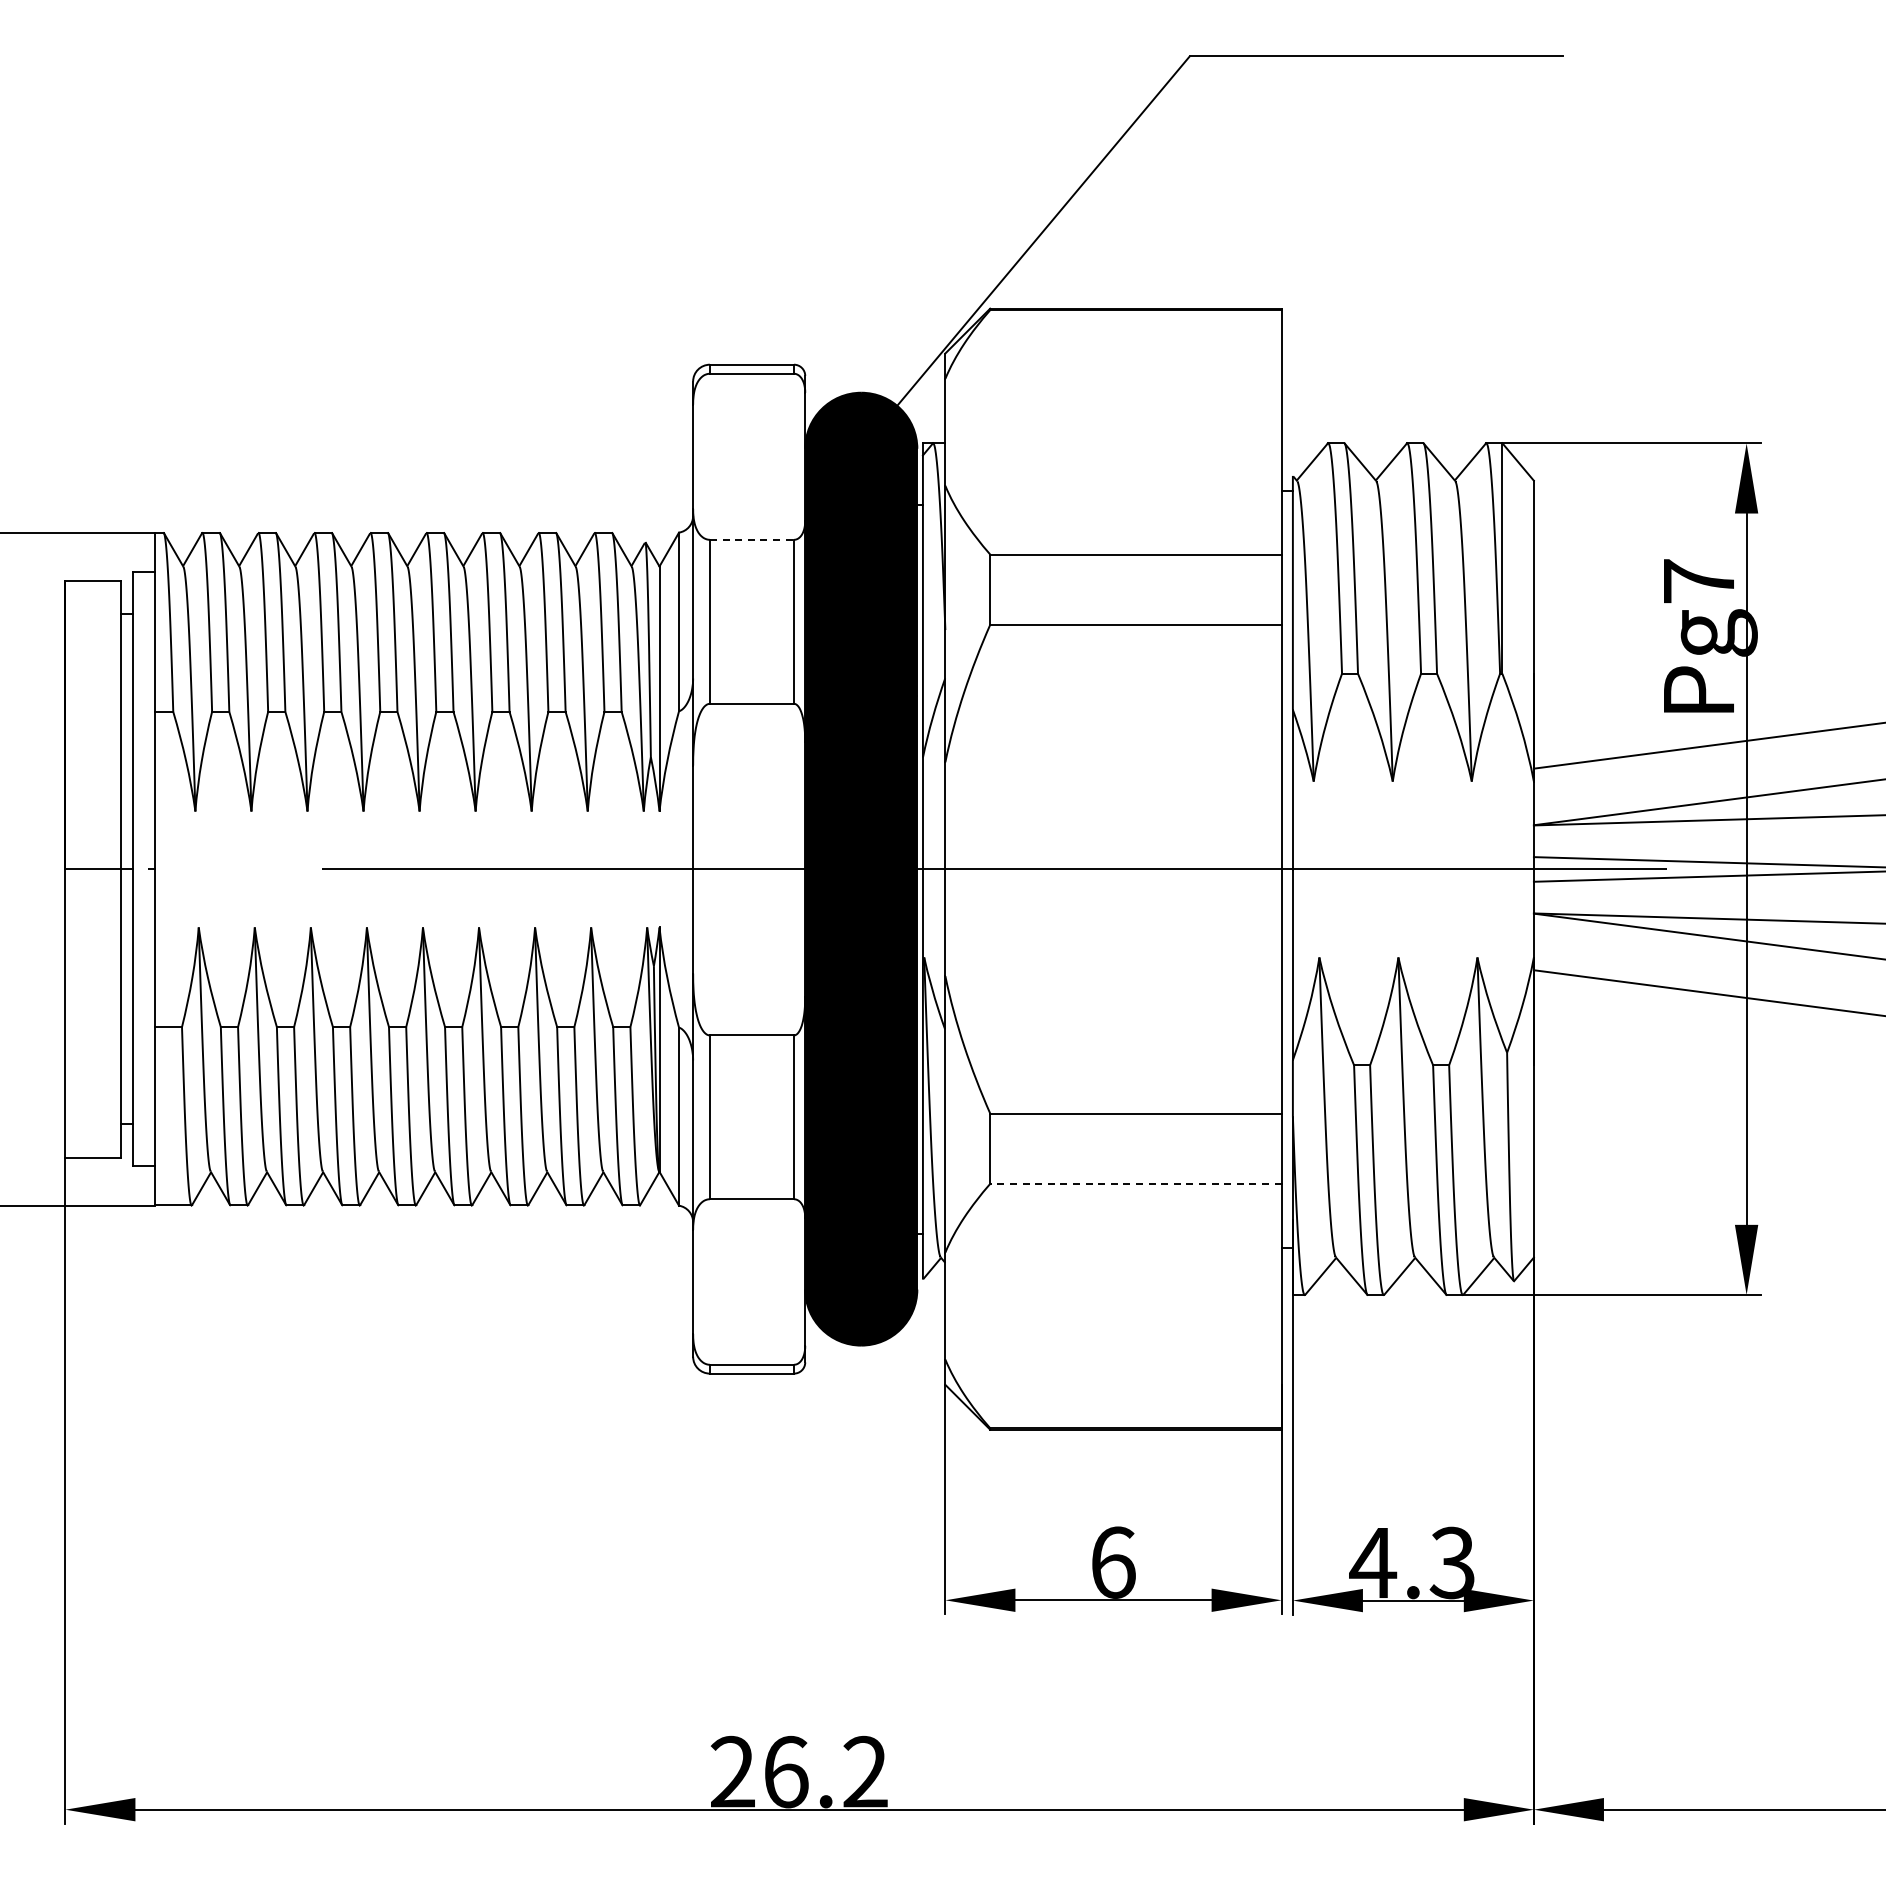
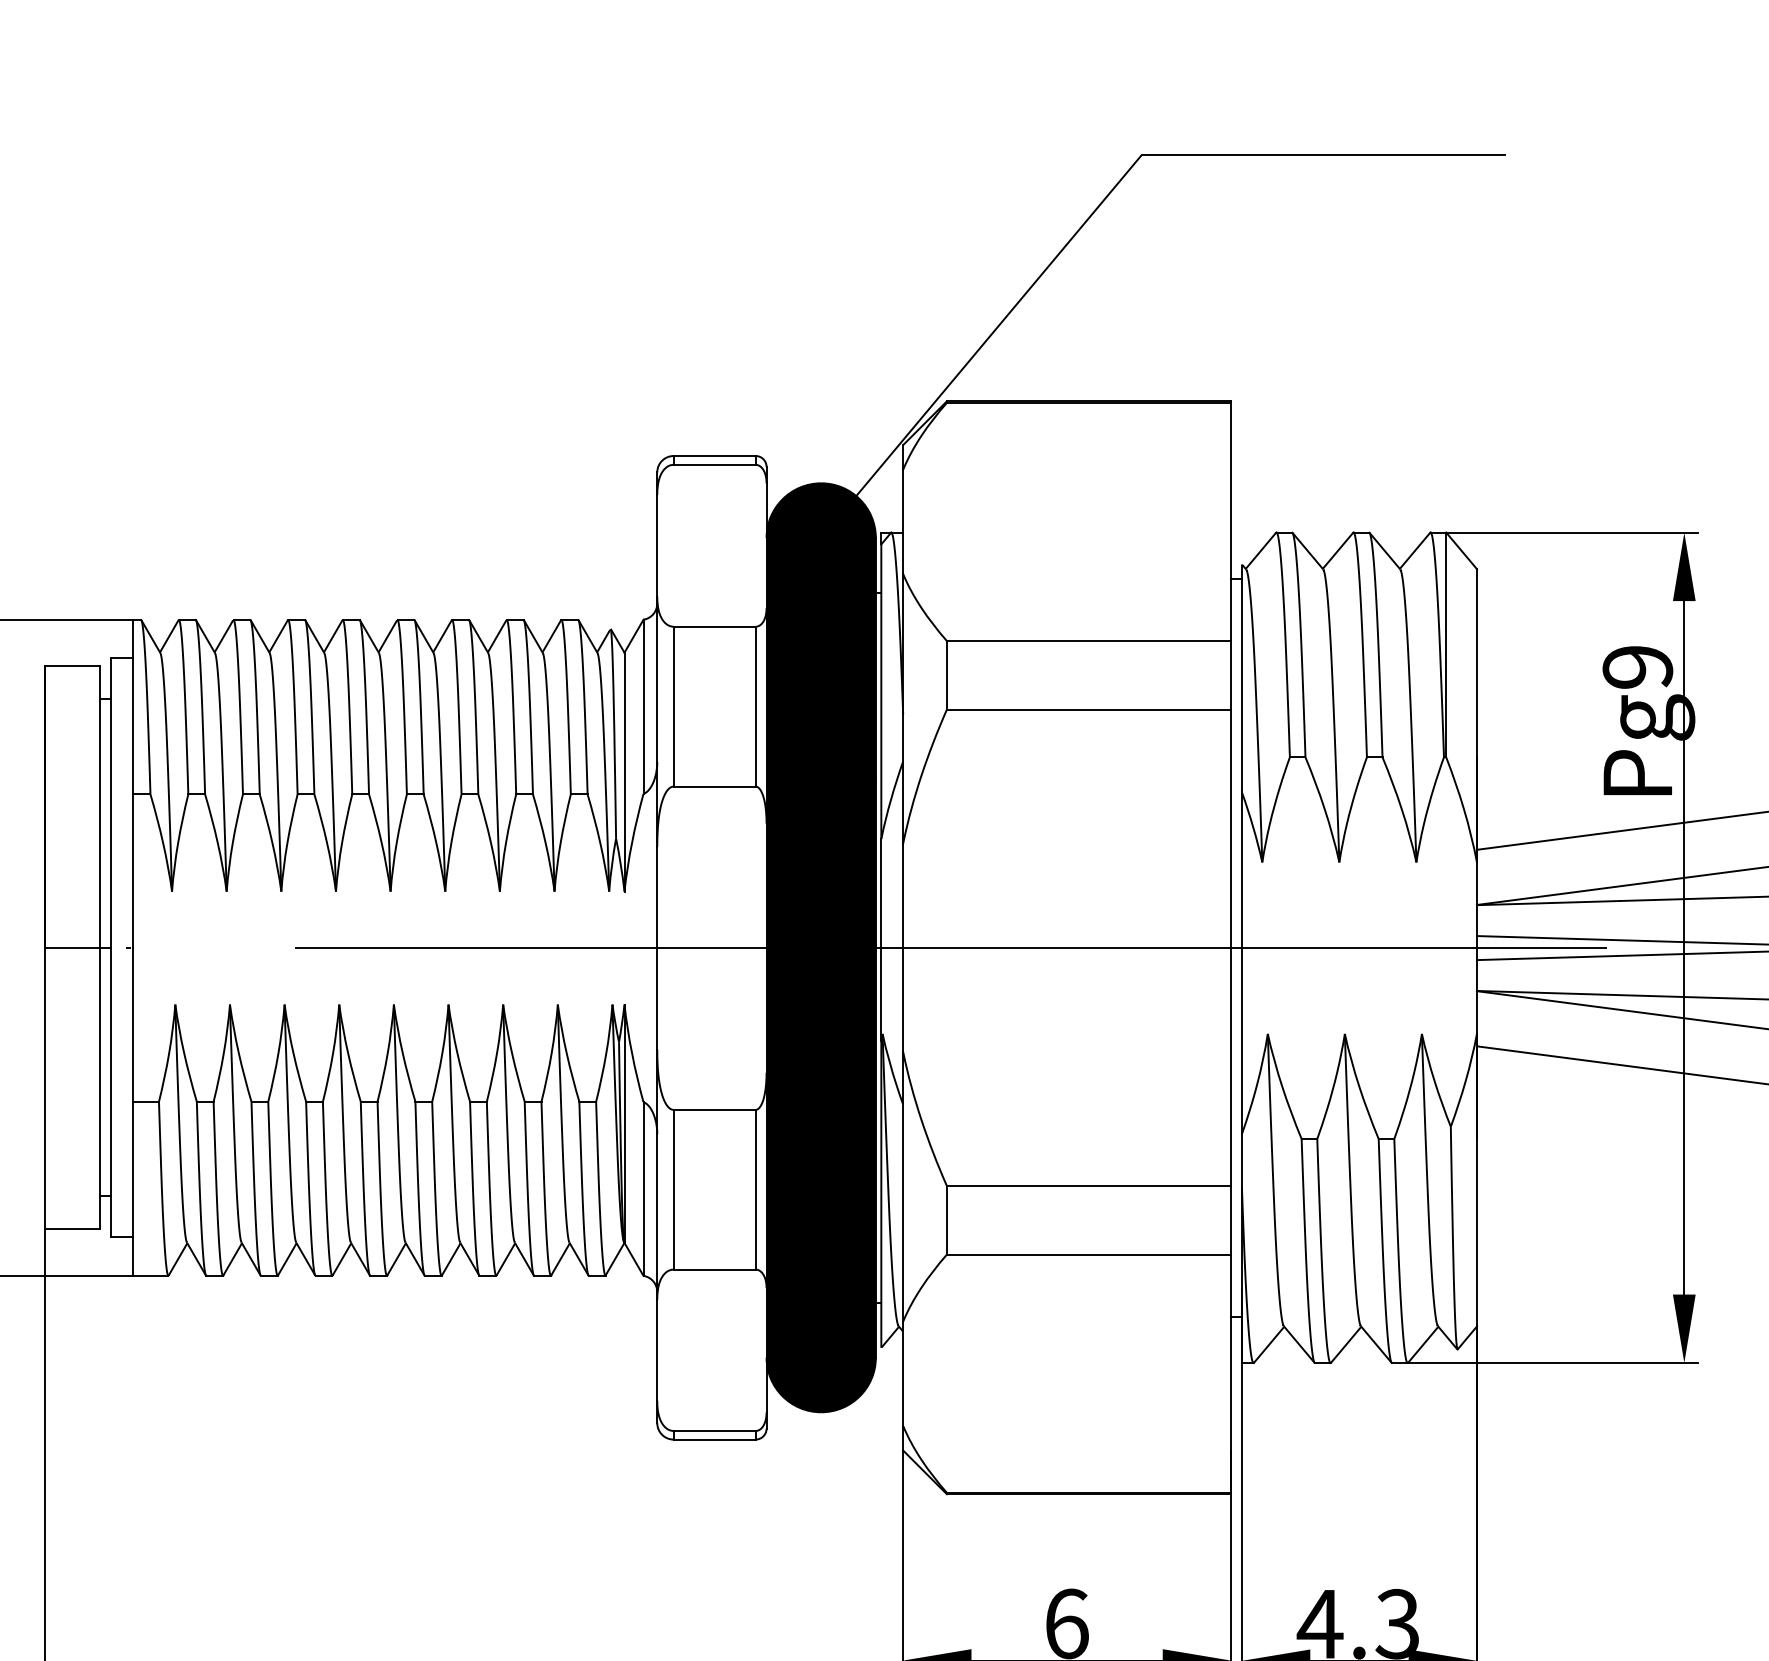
line: (752, 539) -> (715, 626), dashed -> solid
text: (1698, 581) -> (1637, 667), Pg7 -> Pg9
line: (1135, 1183) -> (1088, 1254), dashed -> solid

